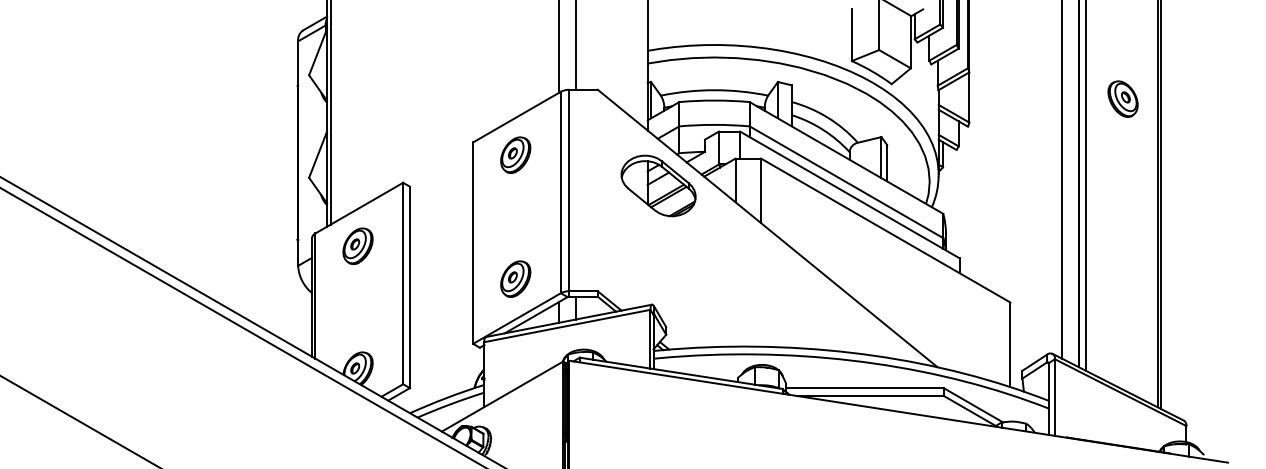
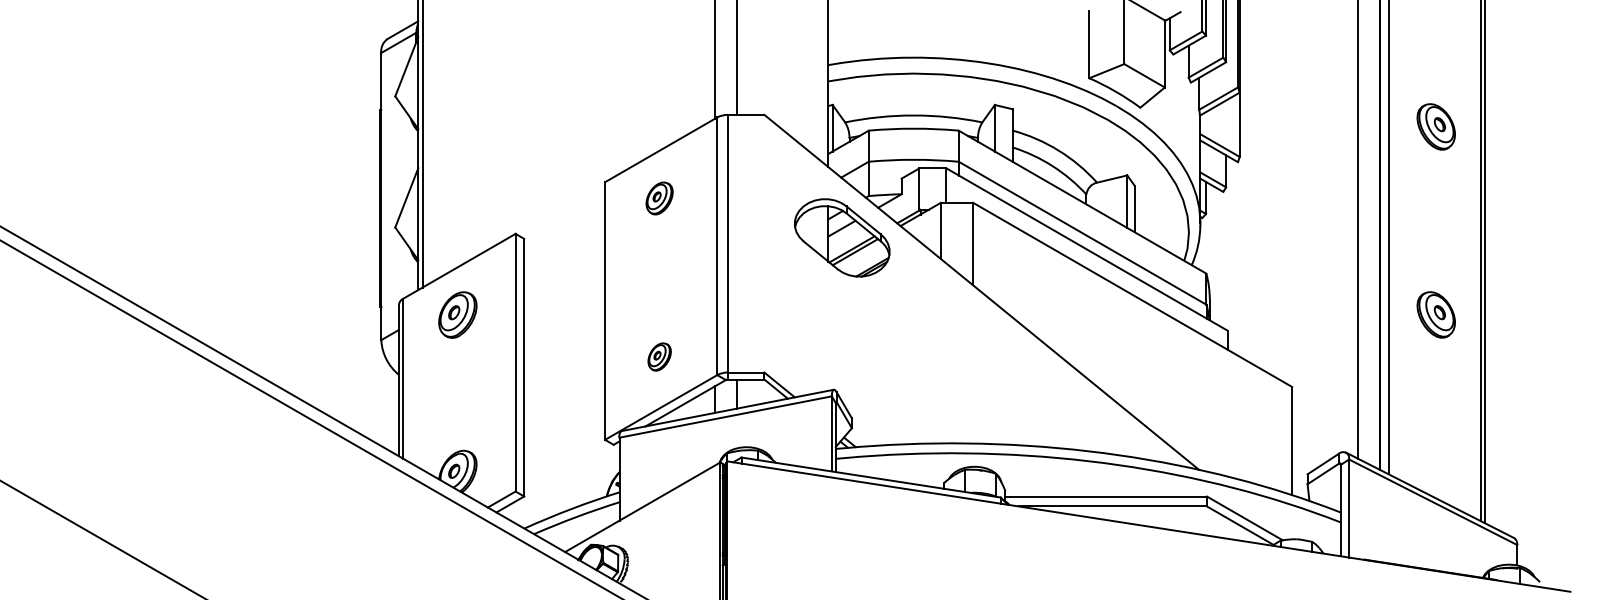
part: (515, 154) -> (659, 197), size x0.7
part: (1122, 245) -> (1435, 314), added
part: (515, 278) -> (659, 356), size x0.6

